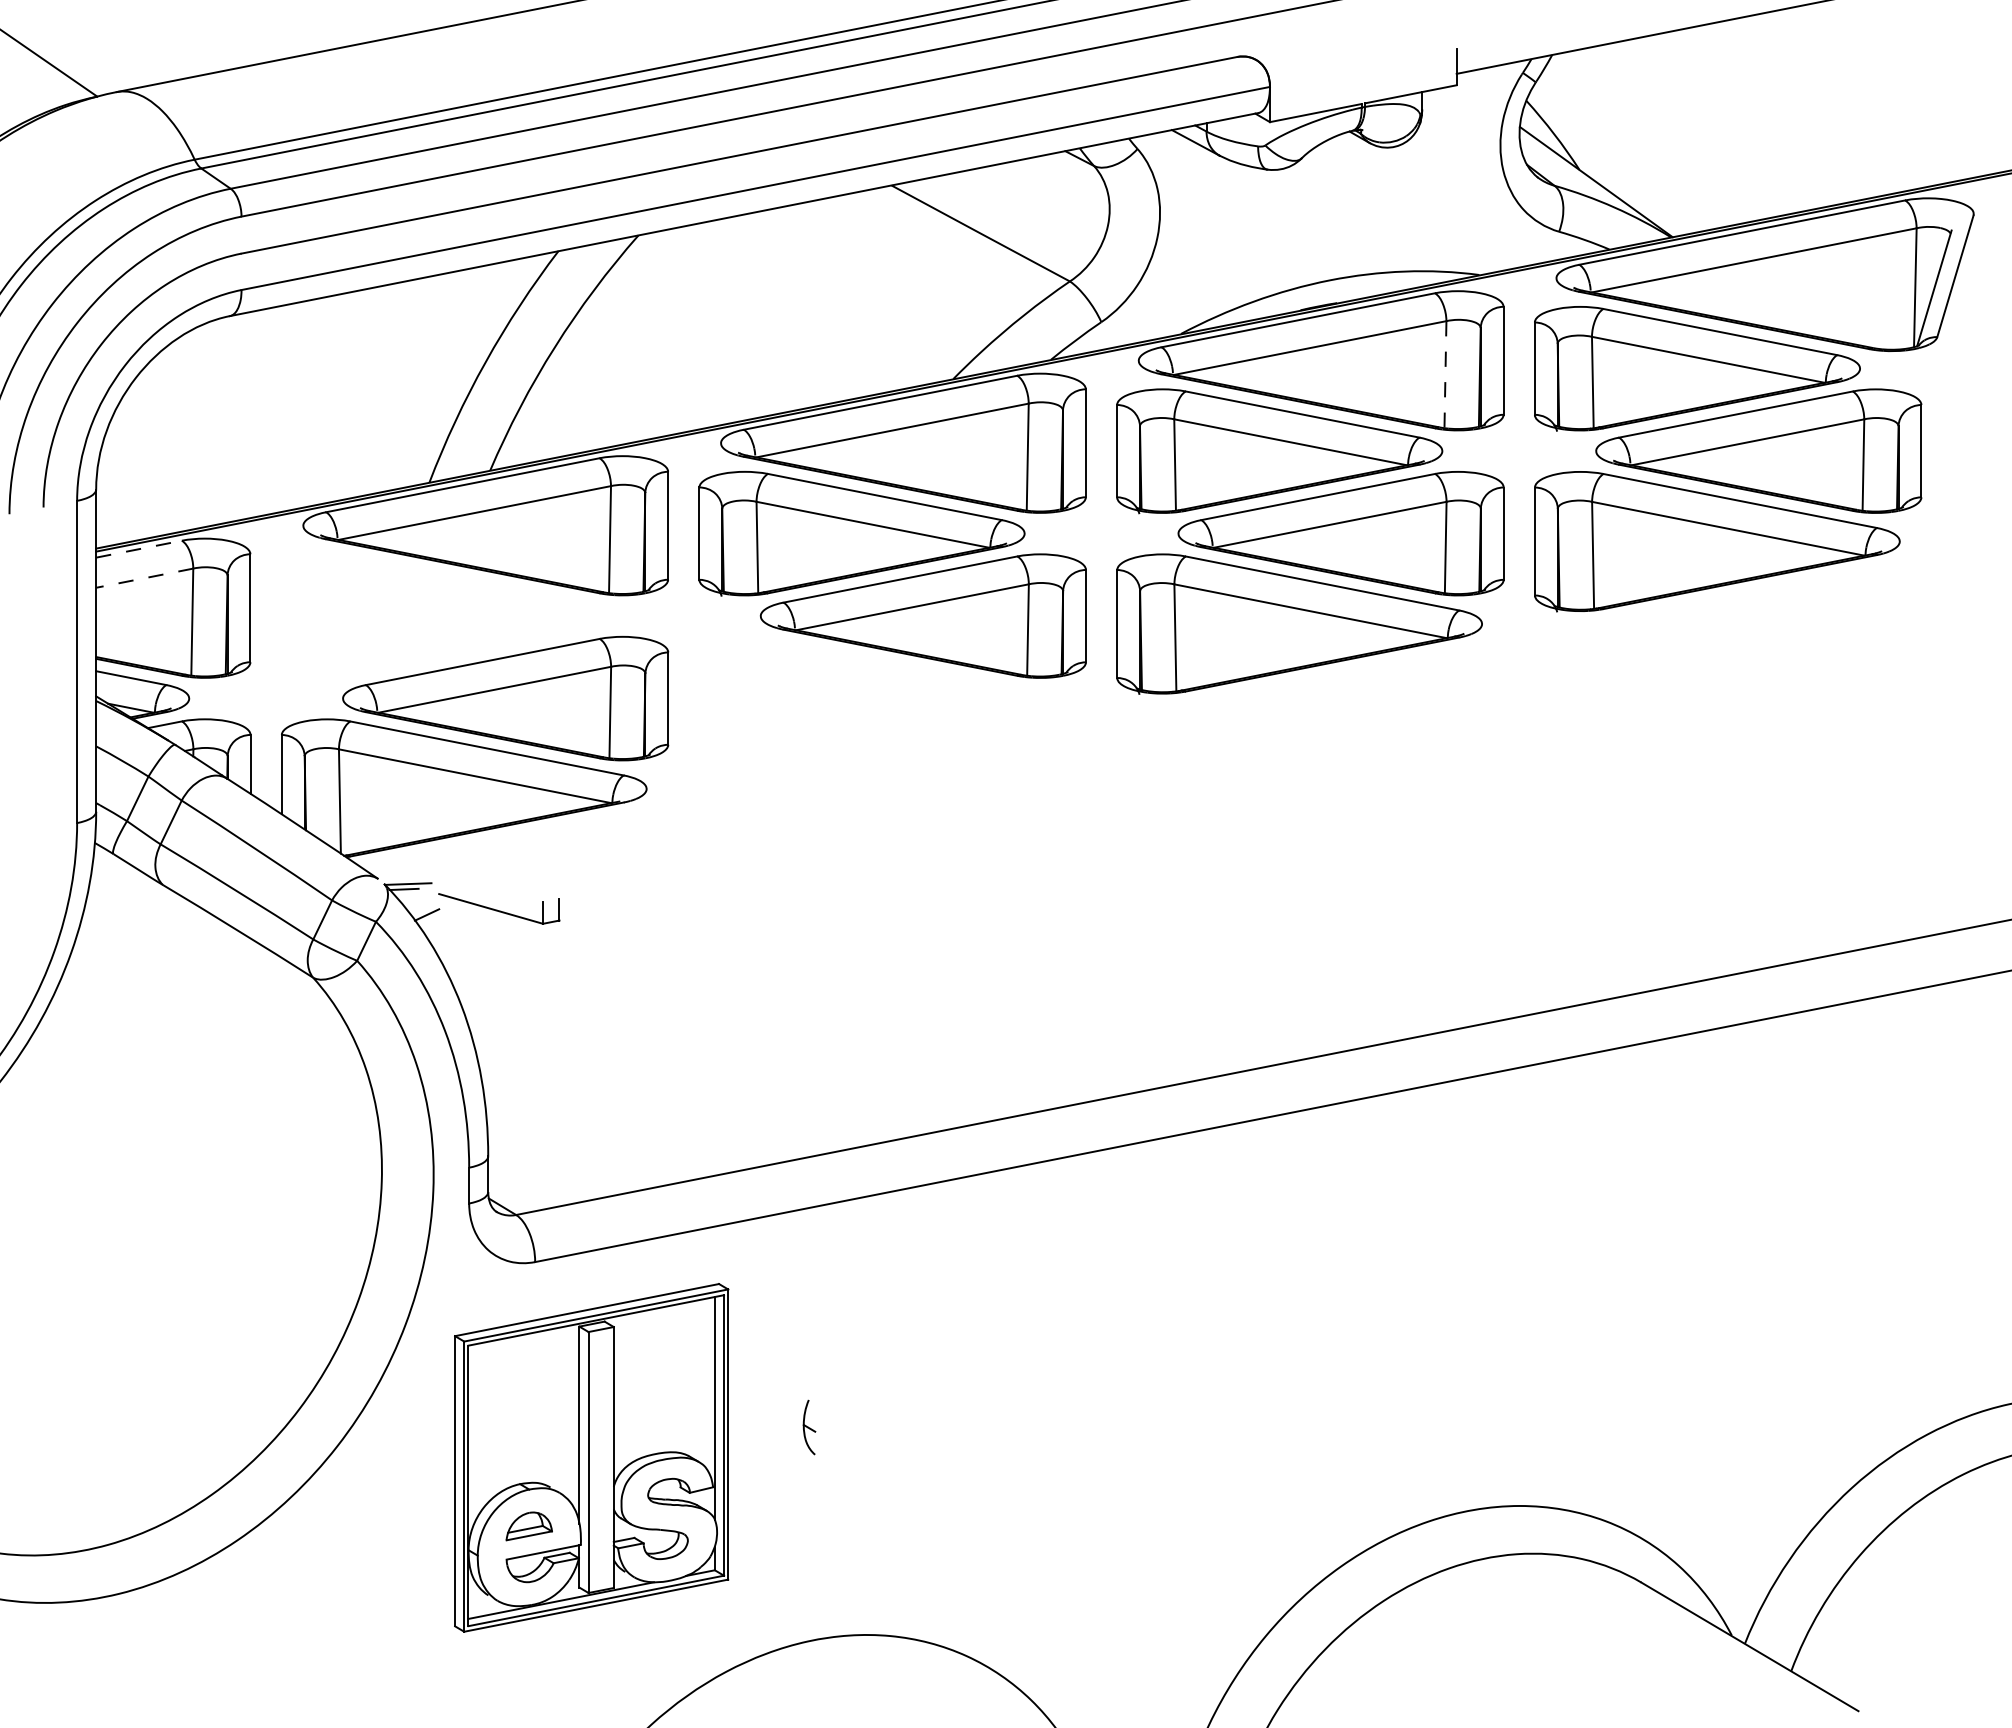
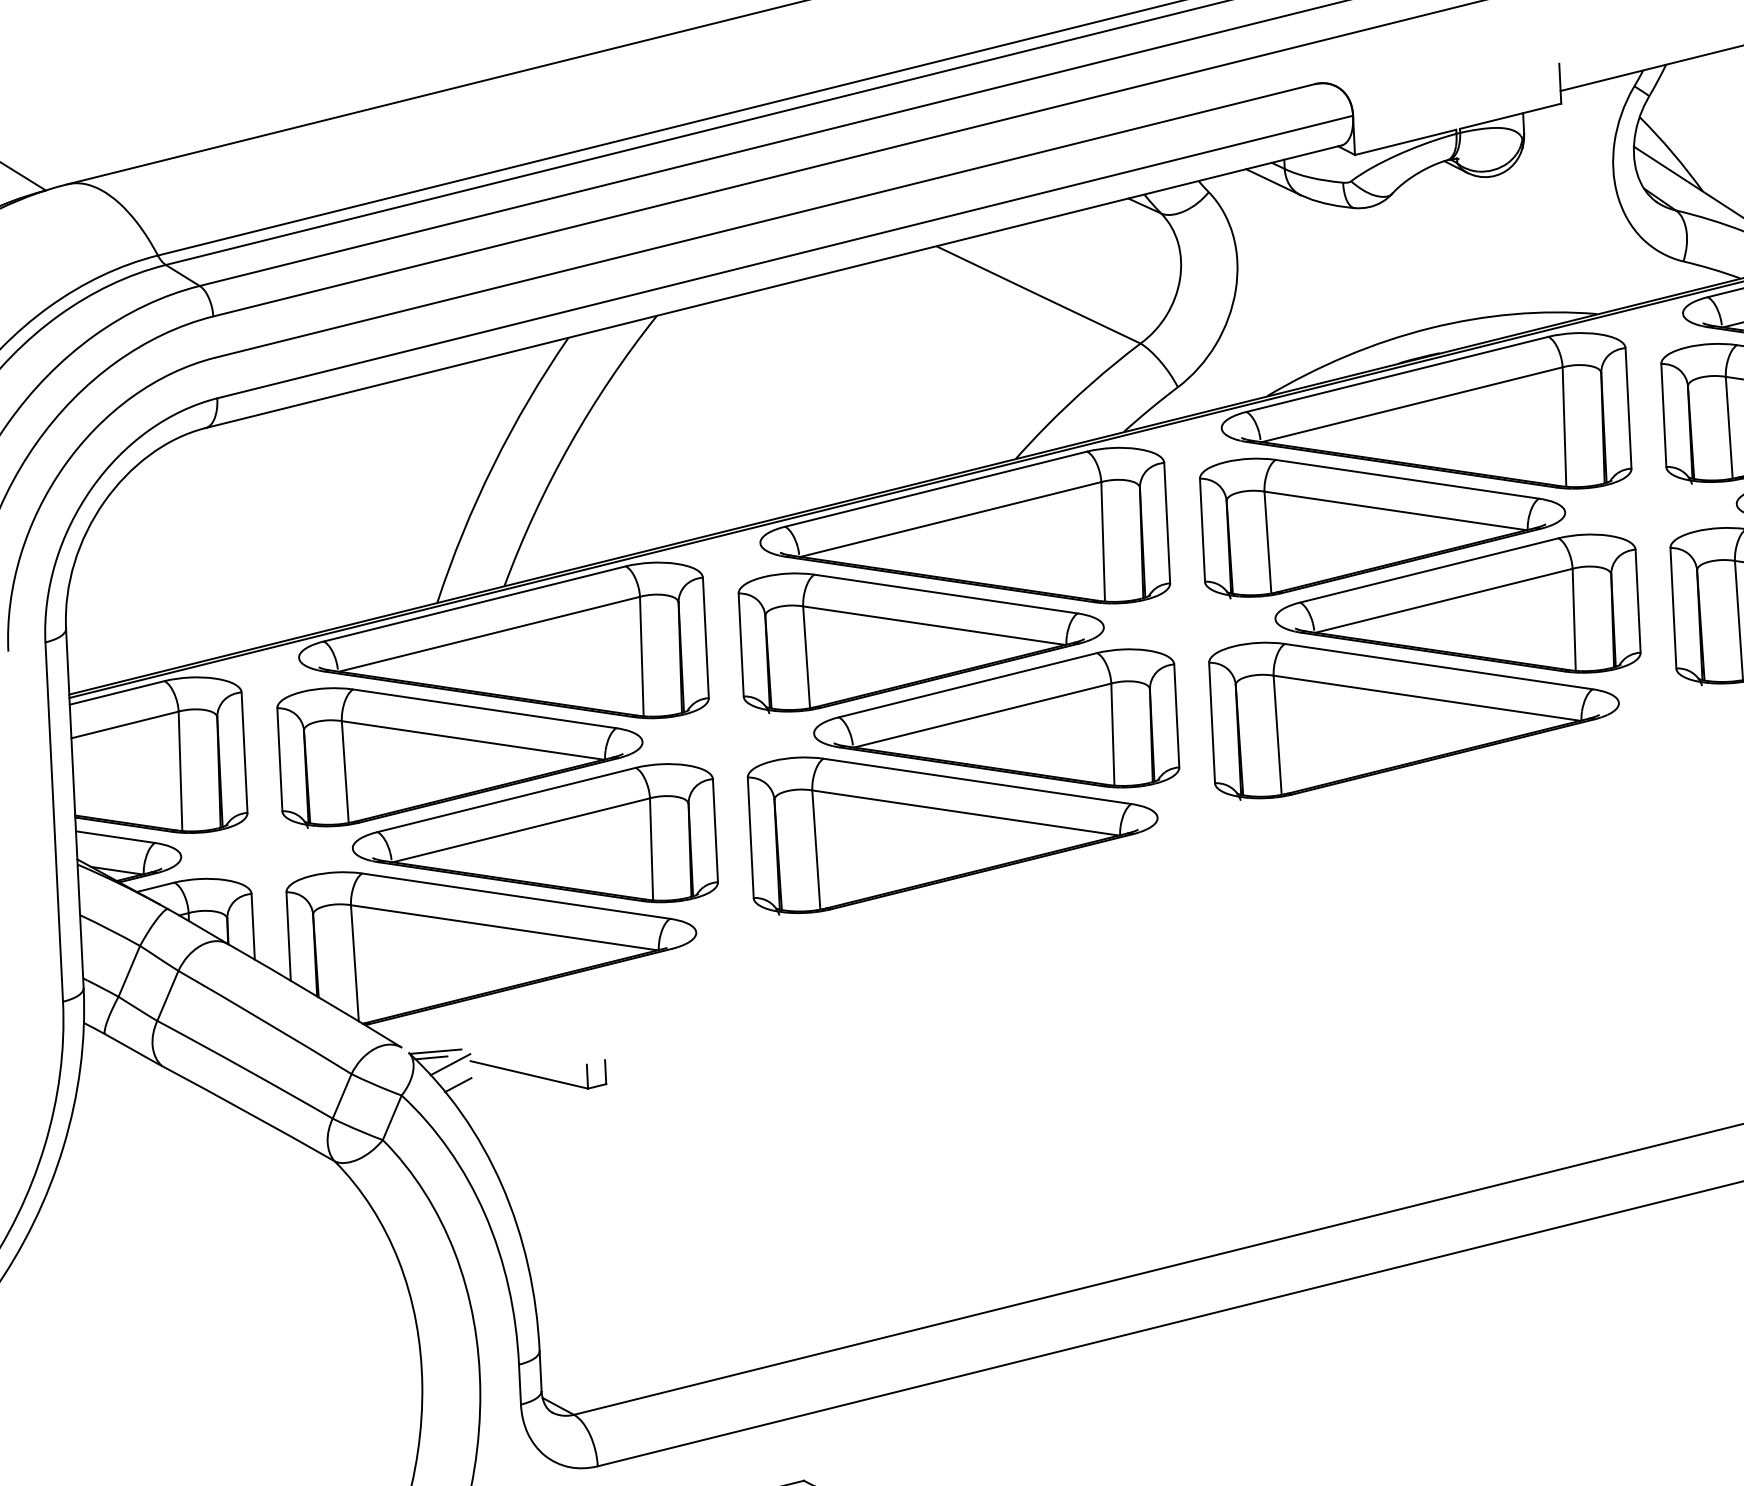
line: (1445, 374) -> (1564, 426), dashed -> solid
line: (139, 549) -> (117, 693), dashed -> solid
line: (144, 578) -> (124, 725), dashed -> solid
part: (443, 616) -> (460, 751), added
part: (881, 706) -> (953, 827), added
line: (420, 895) -> (449, 1063), added

